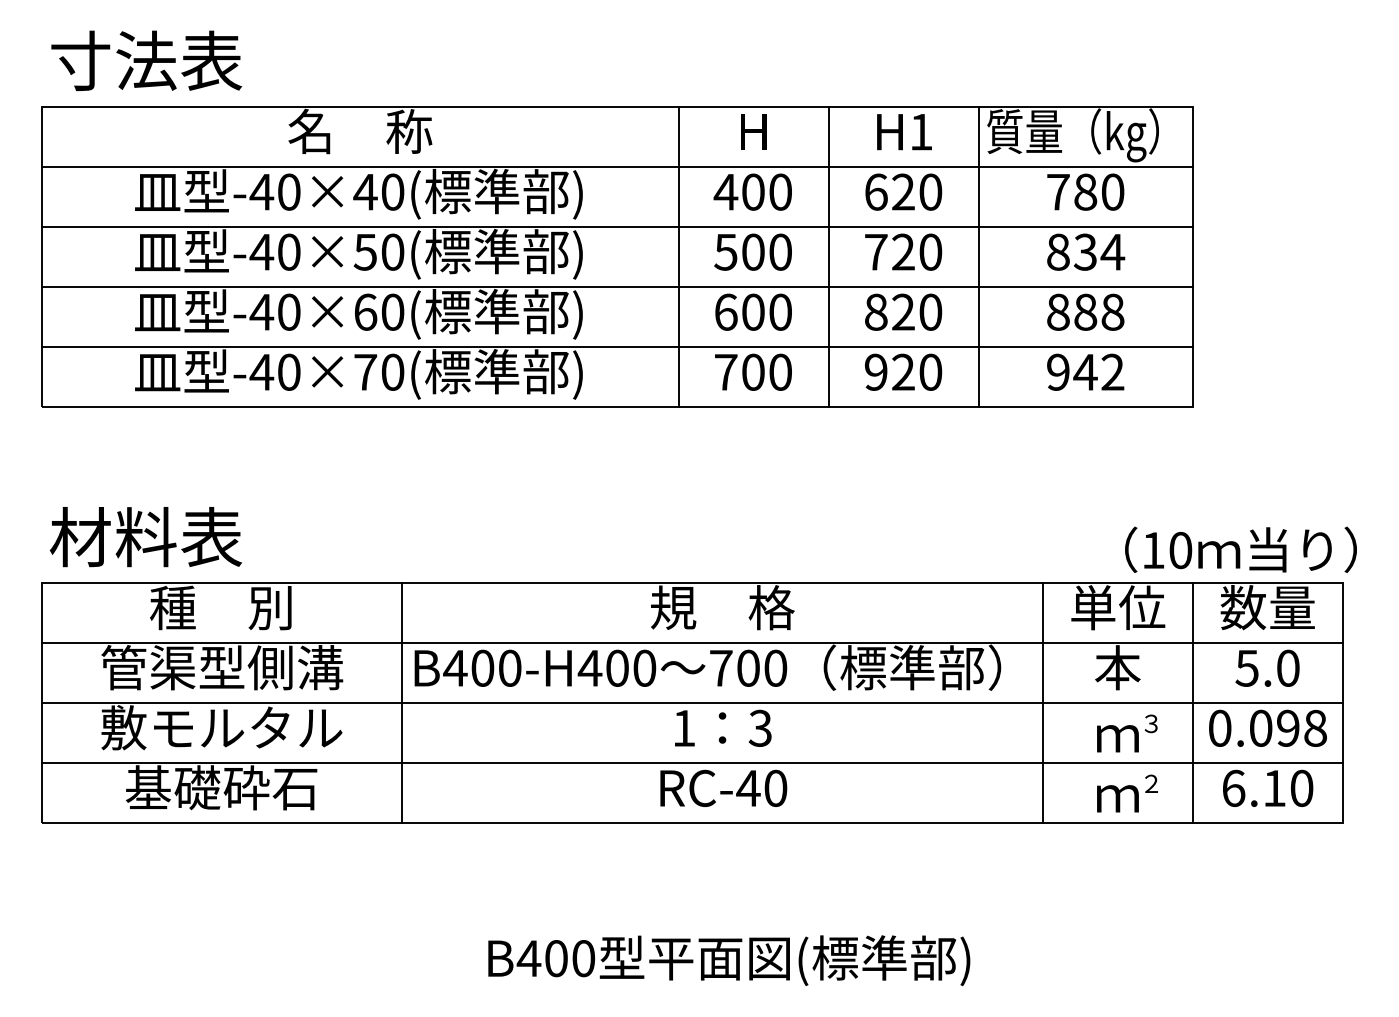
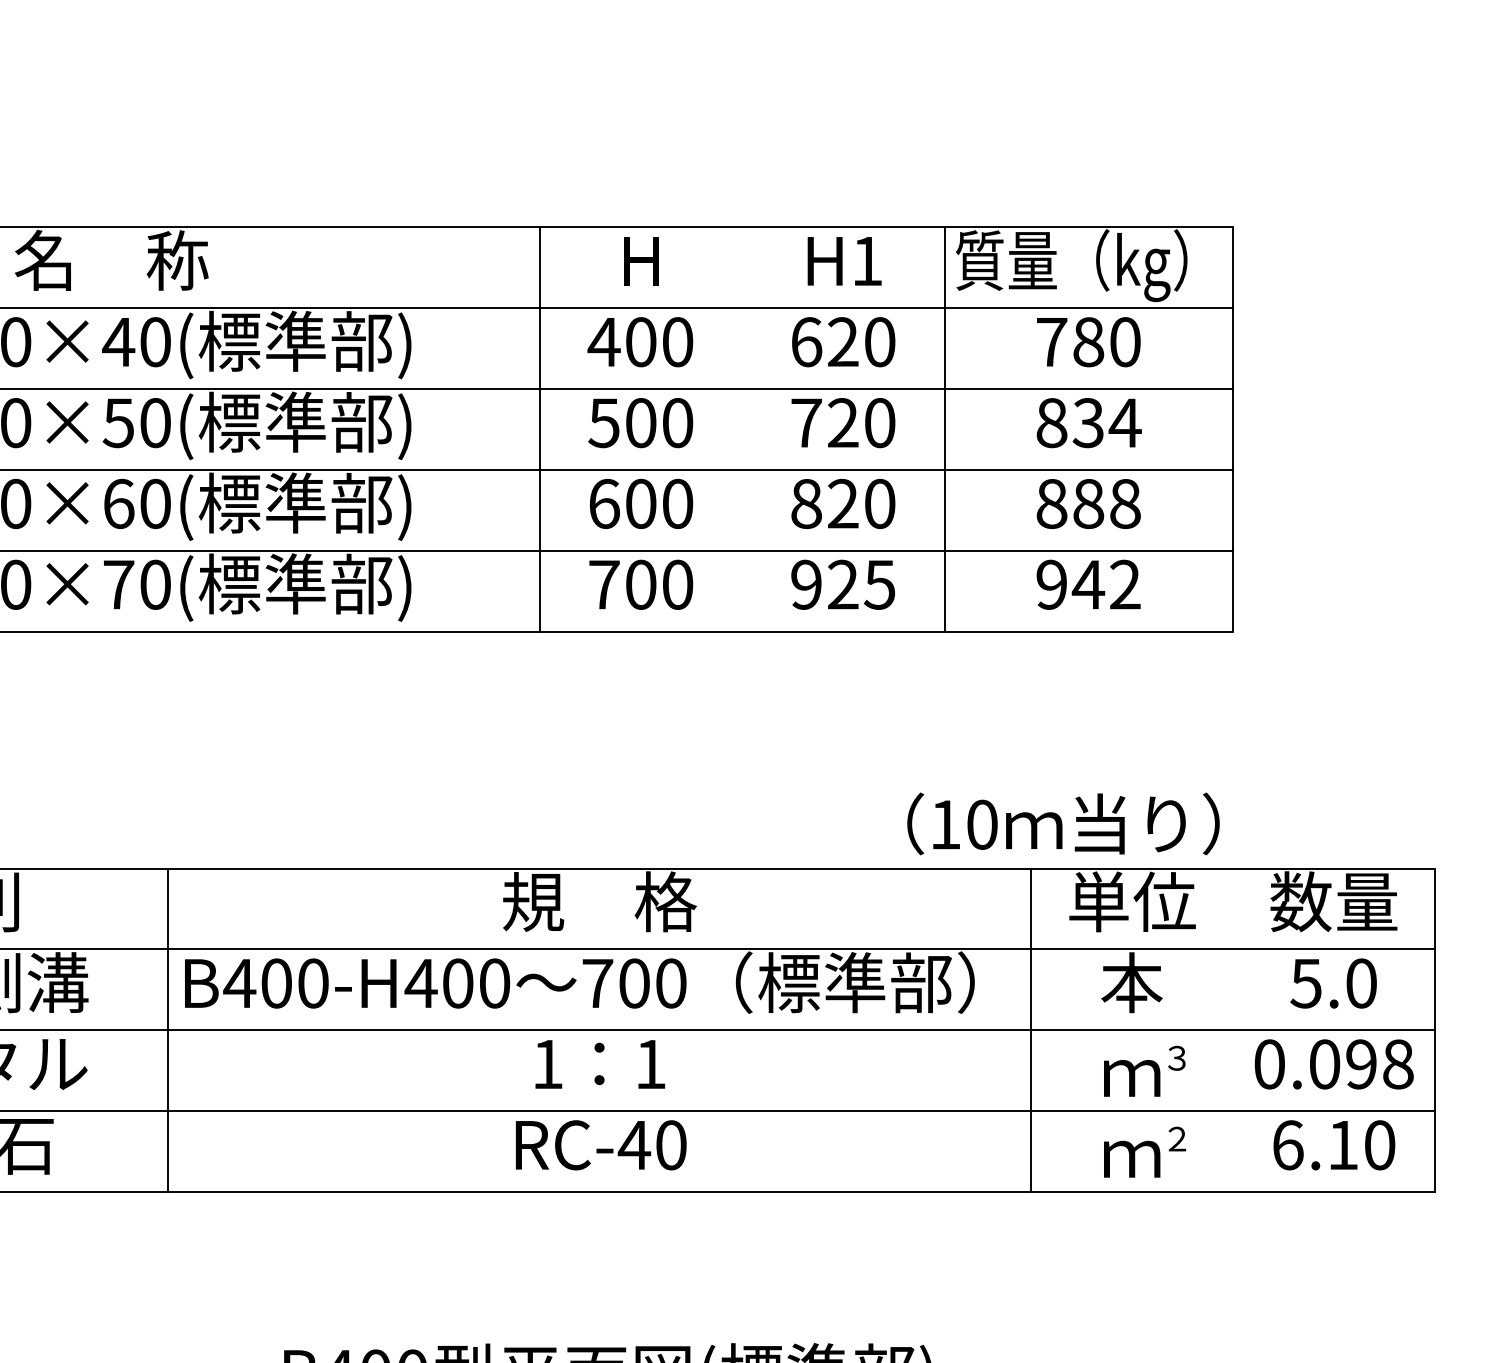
line: (828, 256) -> (742, 428), removed
text: (930, 371) -> (879, 583), 920 -> 925
text: (1240, 549) -> (1062, 823), moved
line: (1192, 702) -> (1232, 1029), removed
text: (759, 727) -> (649, 1063), 3 -> 1

